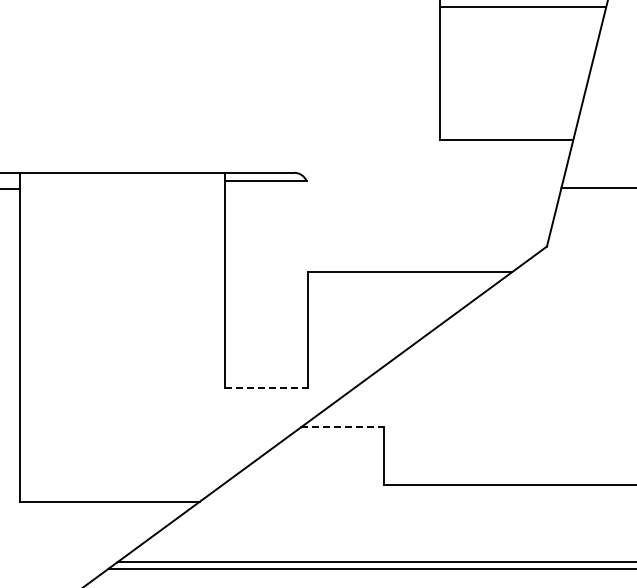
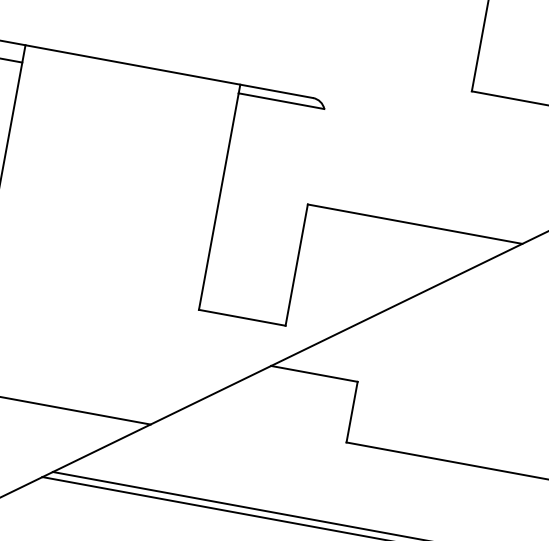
line: (266, 387) -> (242, 317), dashed -> solid
line: (342, 427) -> (314, 374), dashed -> solid

